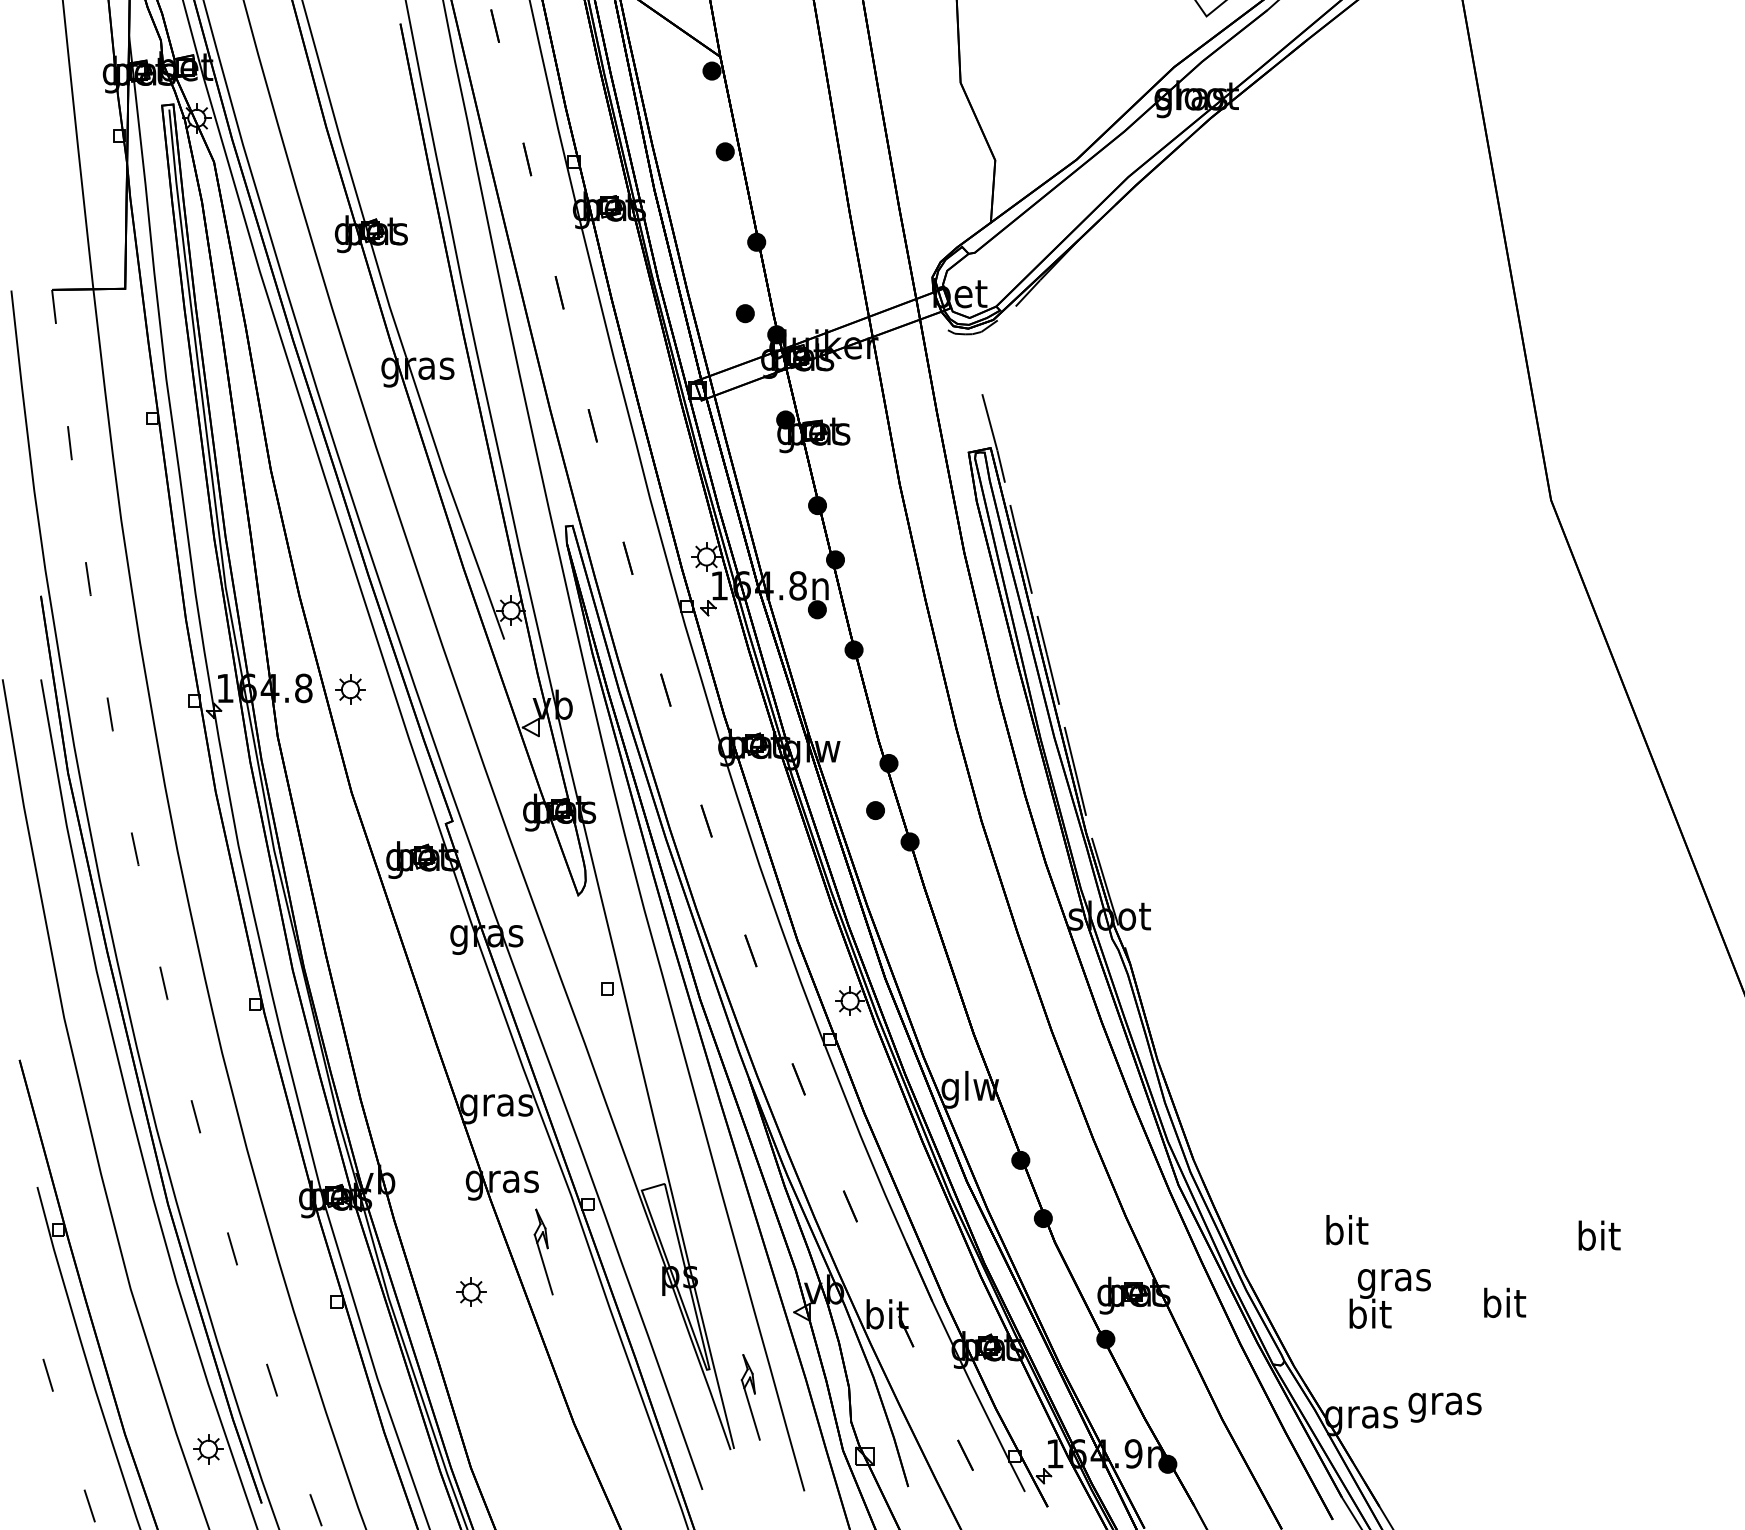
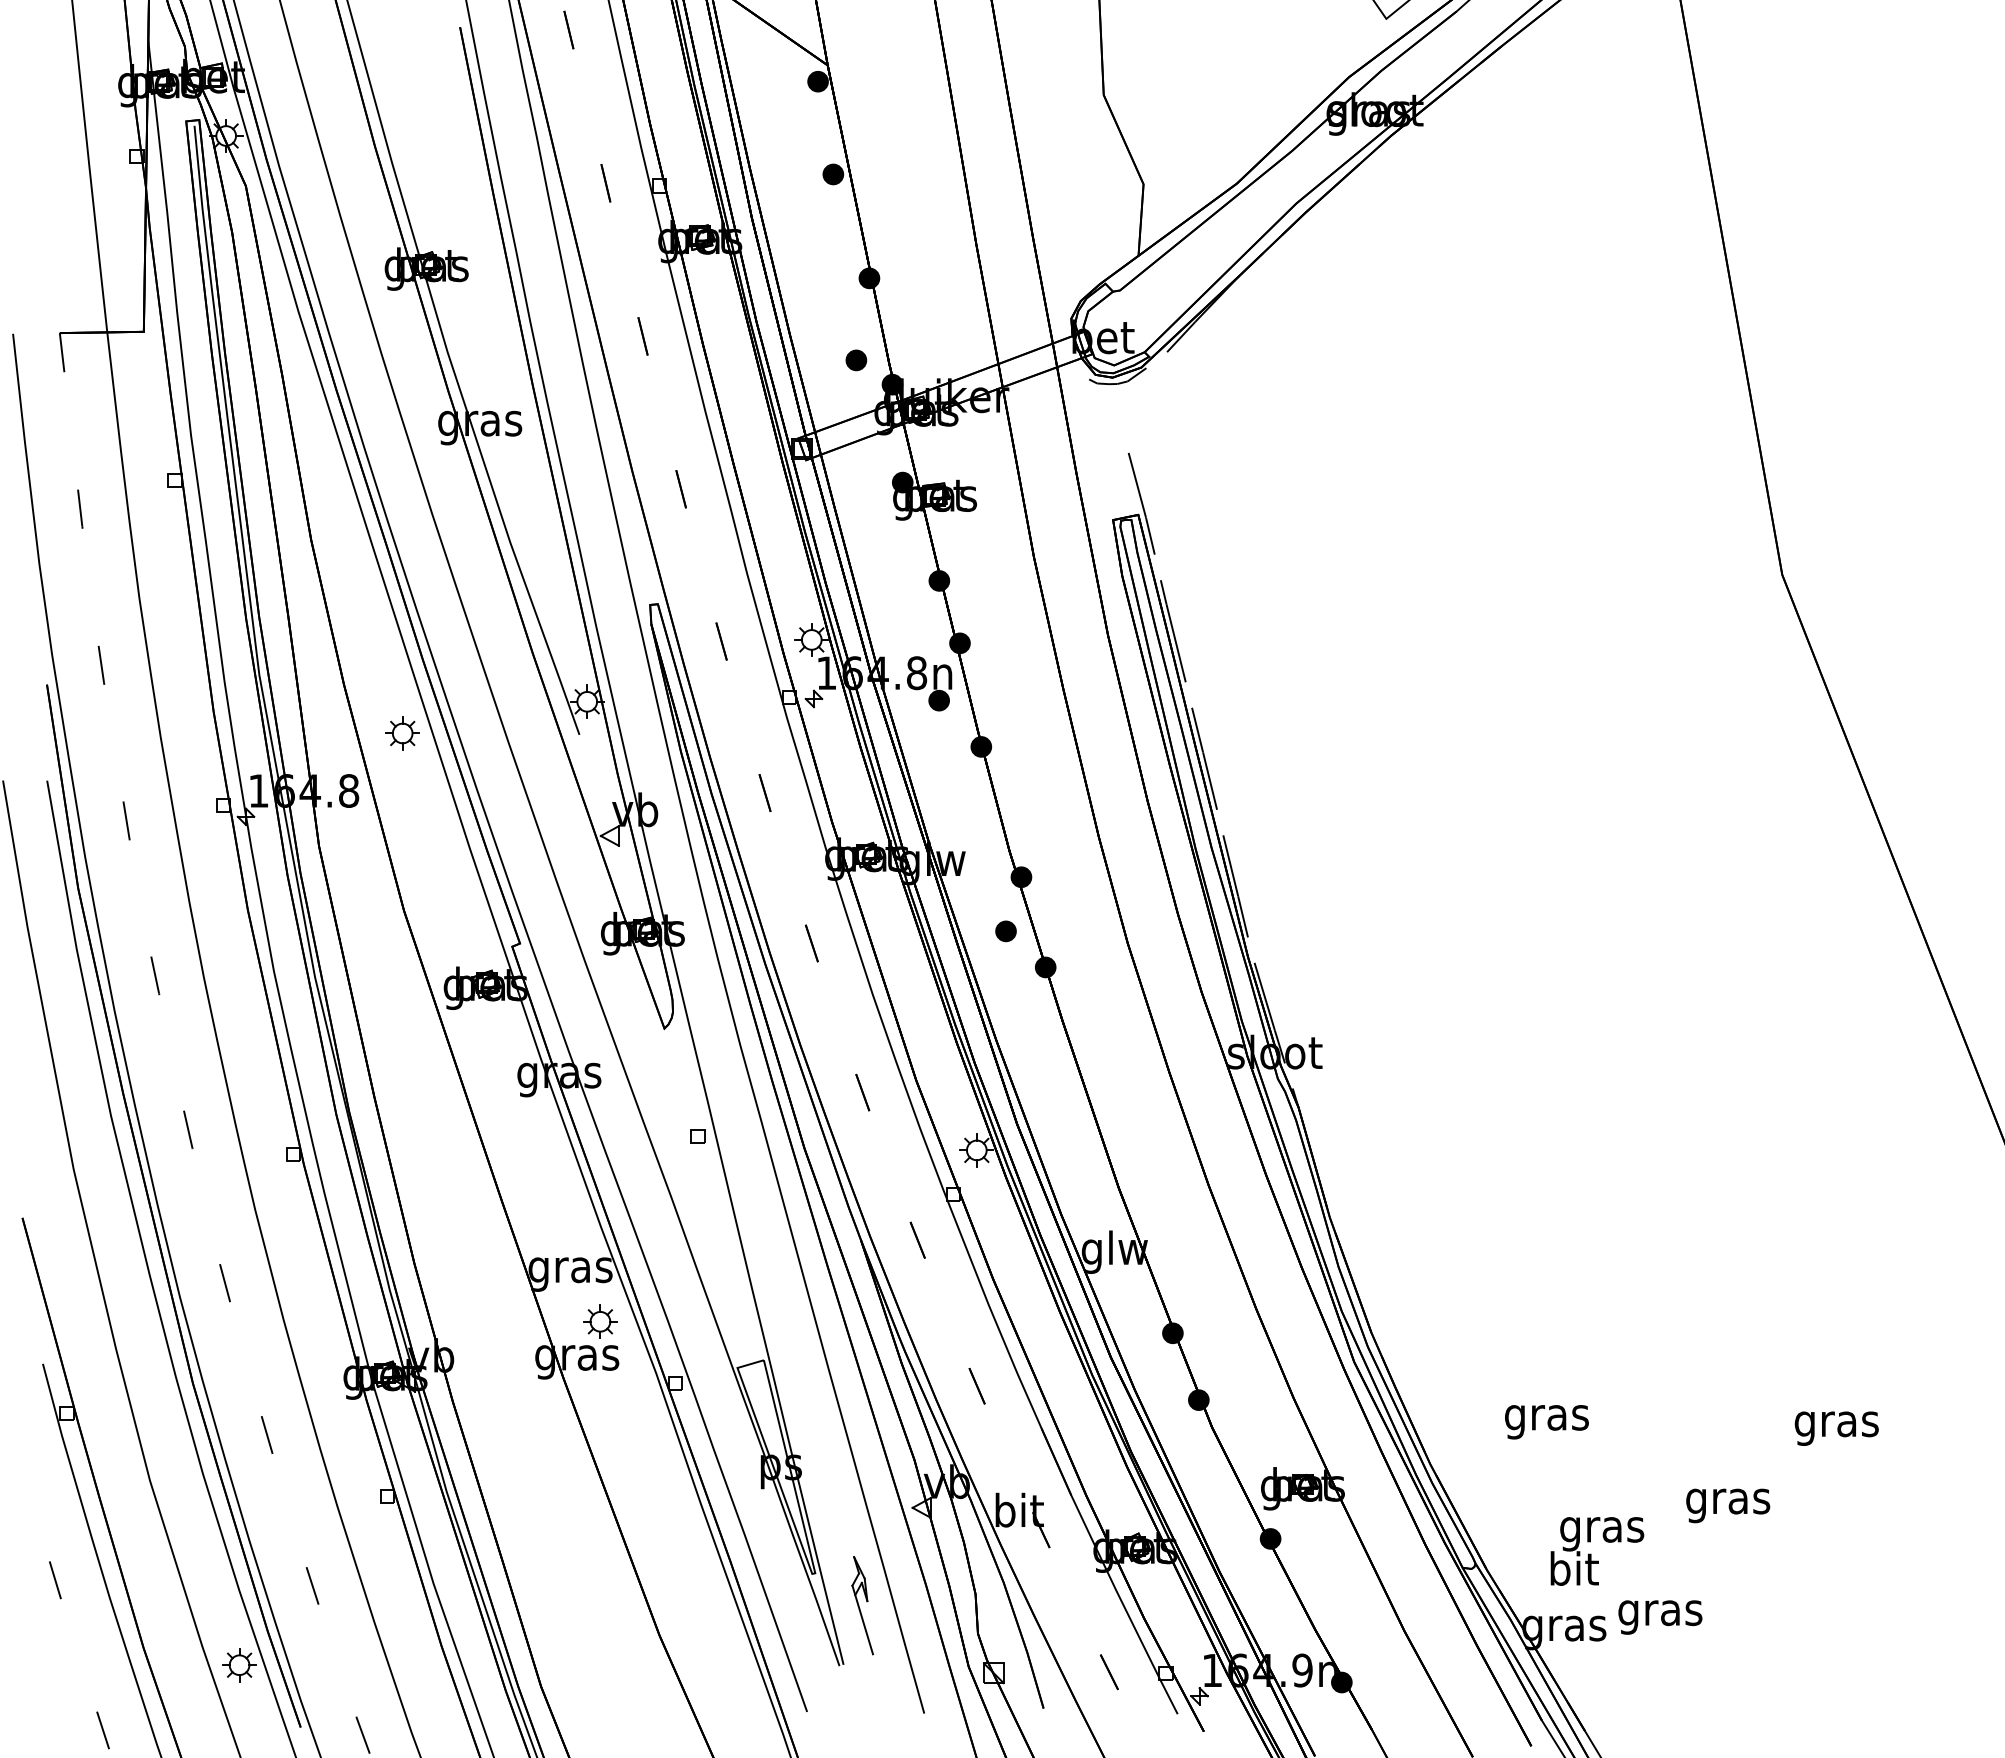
part: (350, 689) -> (402, 733), moved
text: (1345, 1233) -> (1546, 1417), bit -> gras
text: (1598, 1238) -> (1836, 1423), bit -> gras
part: (543, 1251) -> (624, 1438), removed
part: (471, 1291) -> (600, 1321), moved
text: (1390, 1298) -> (1597, 1551), moved
text: (1504, 1306) -> (1728, 1501), bit -> gras

